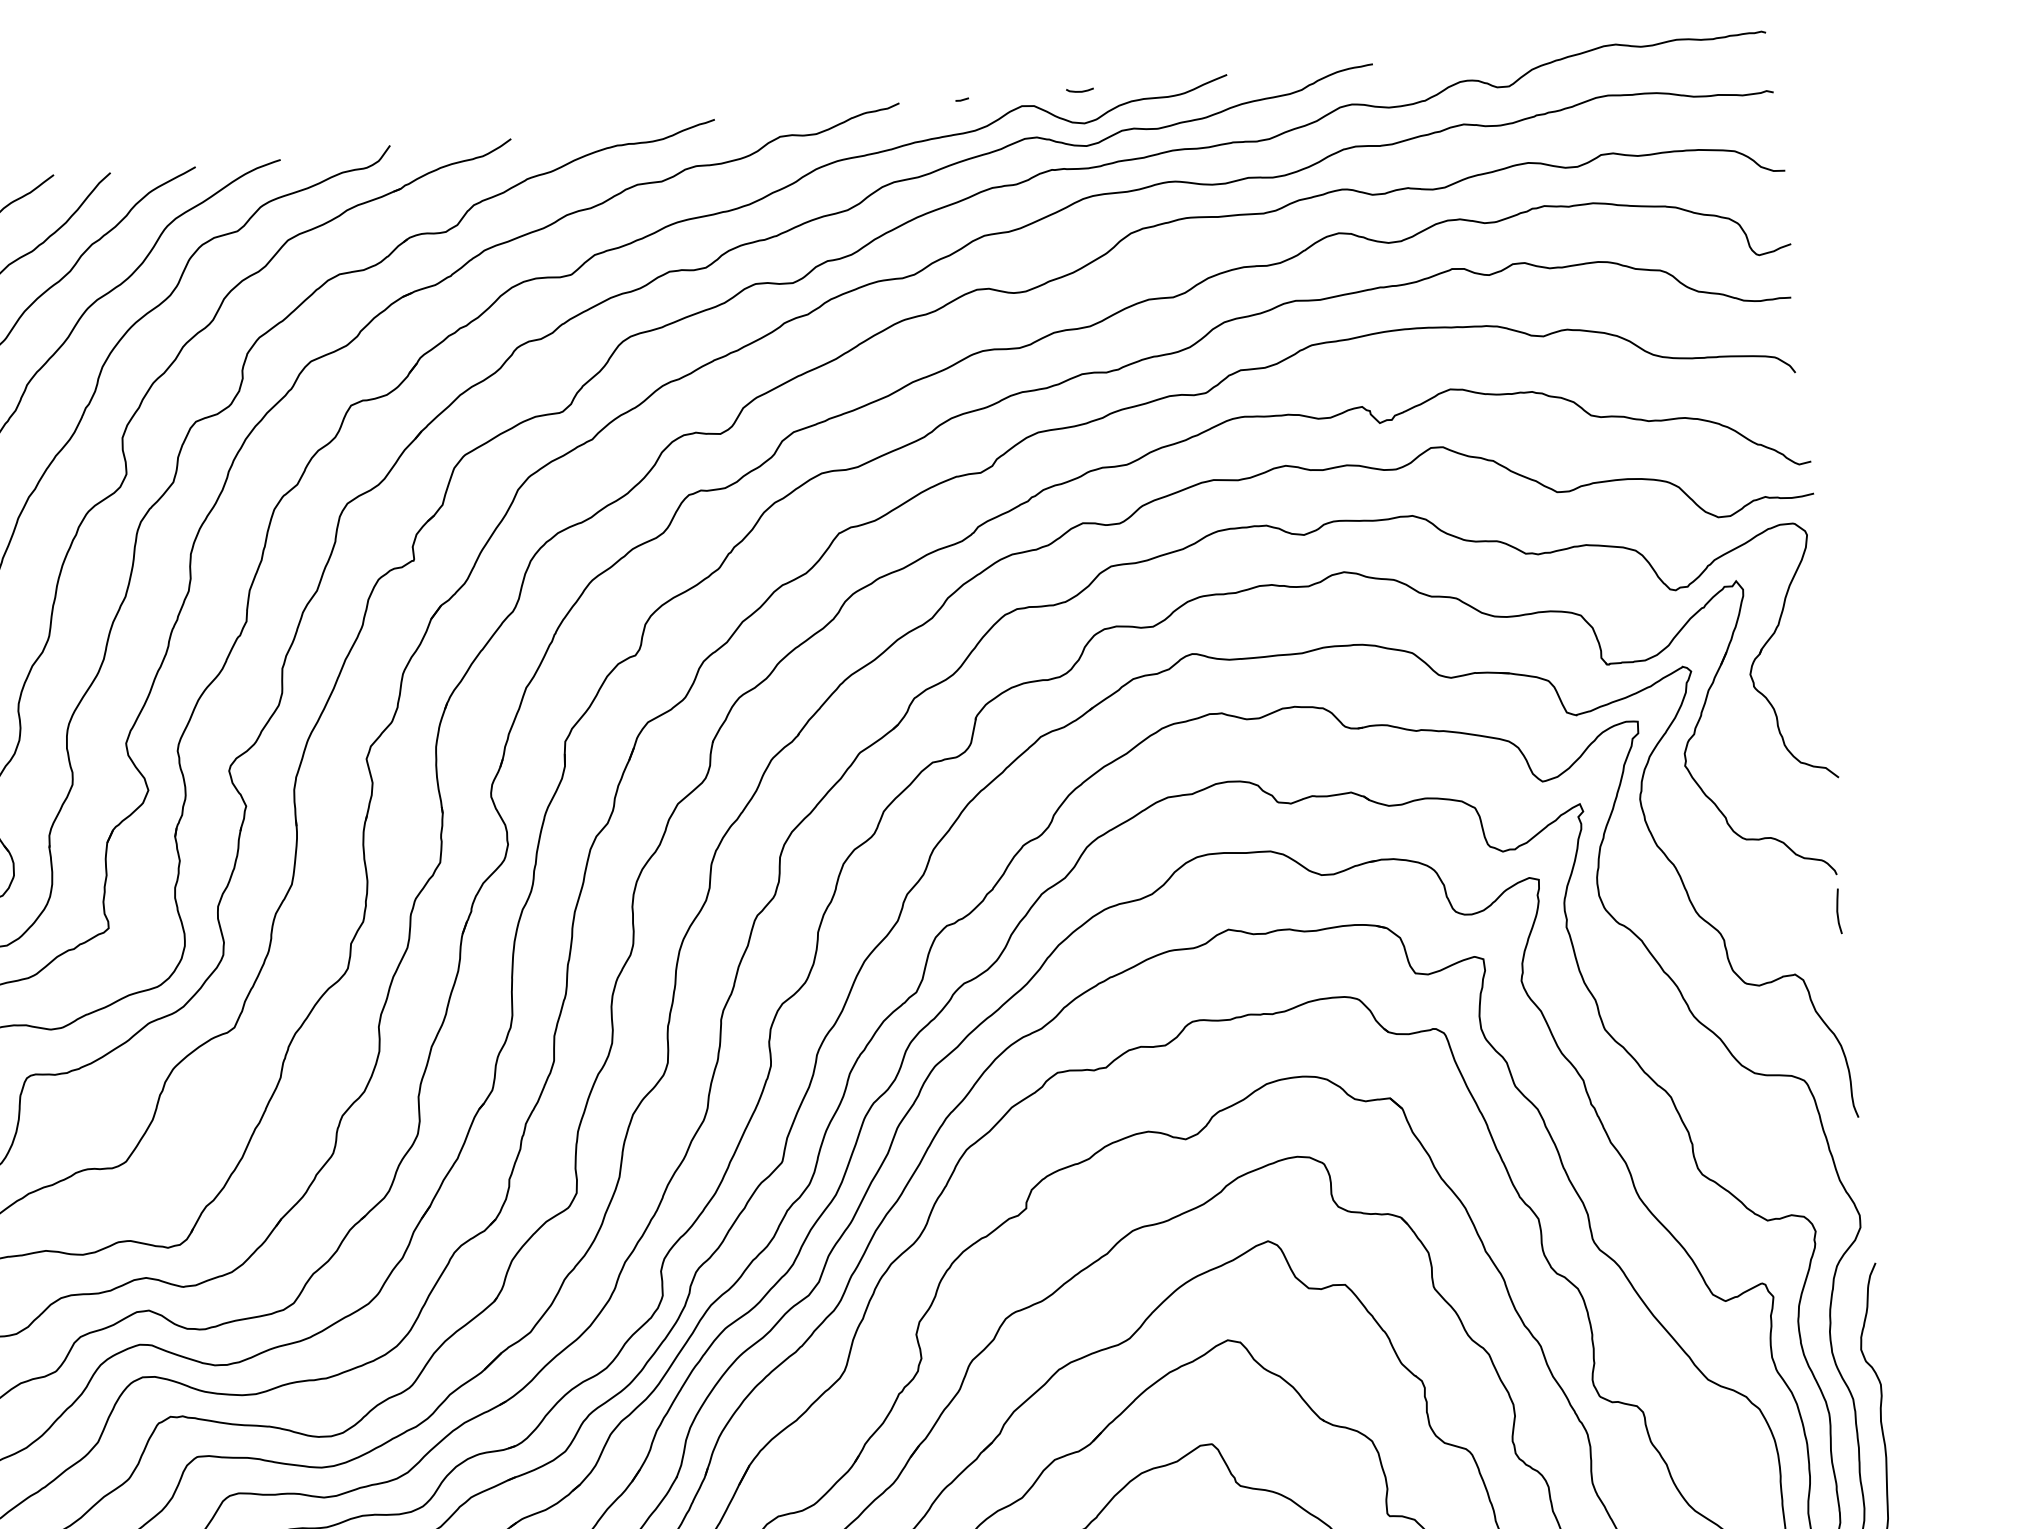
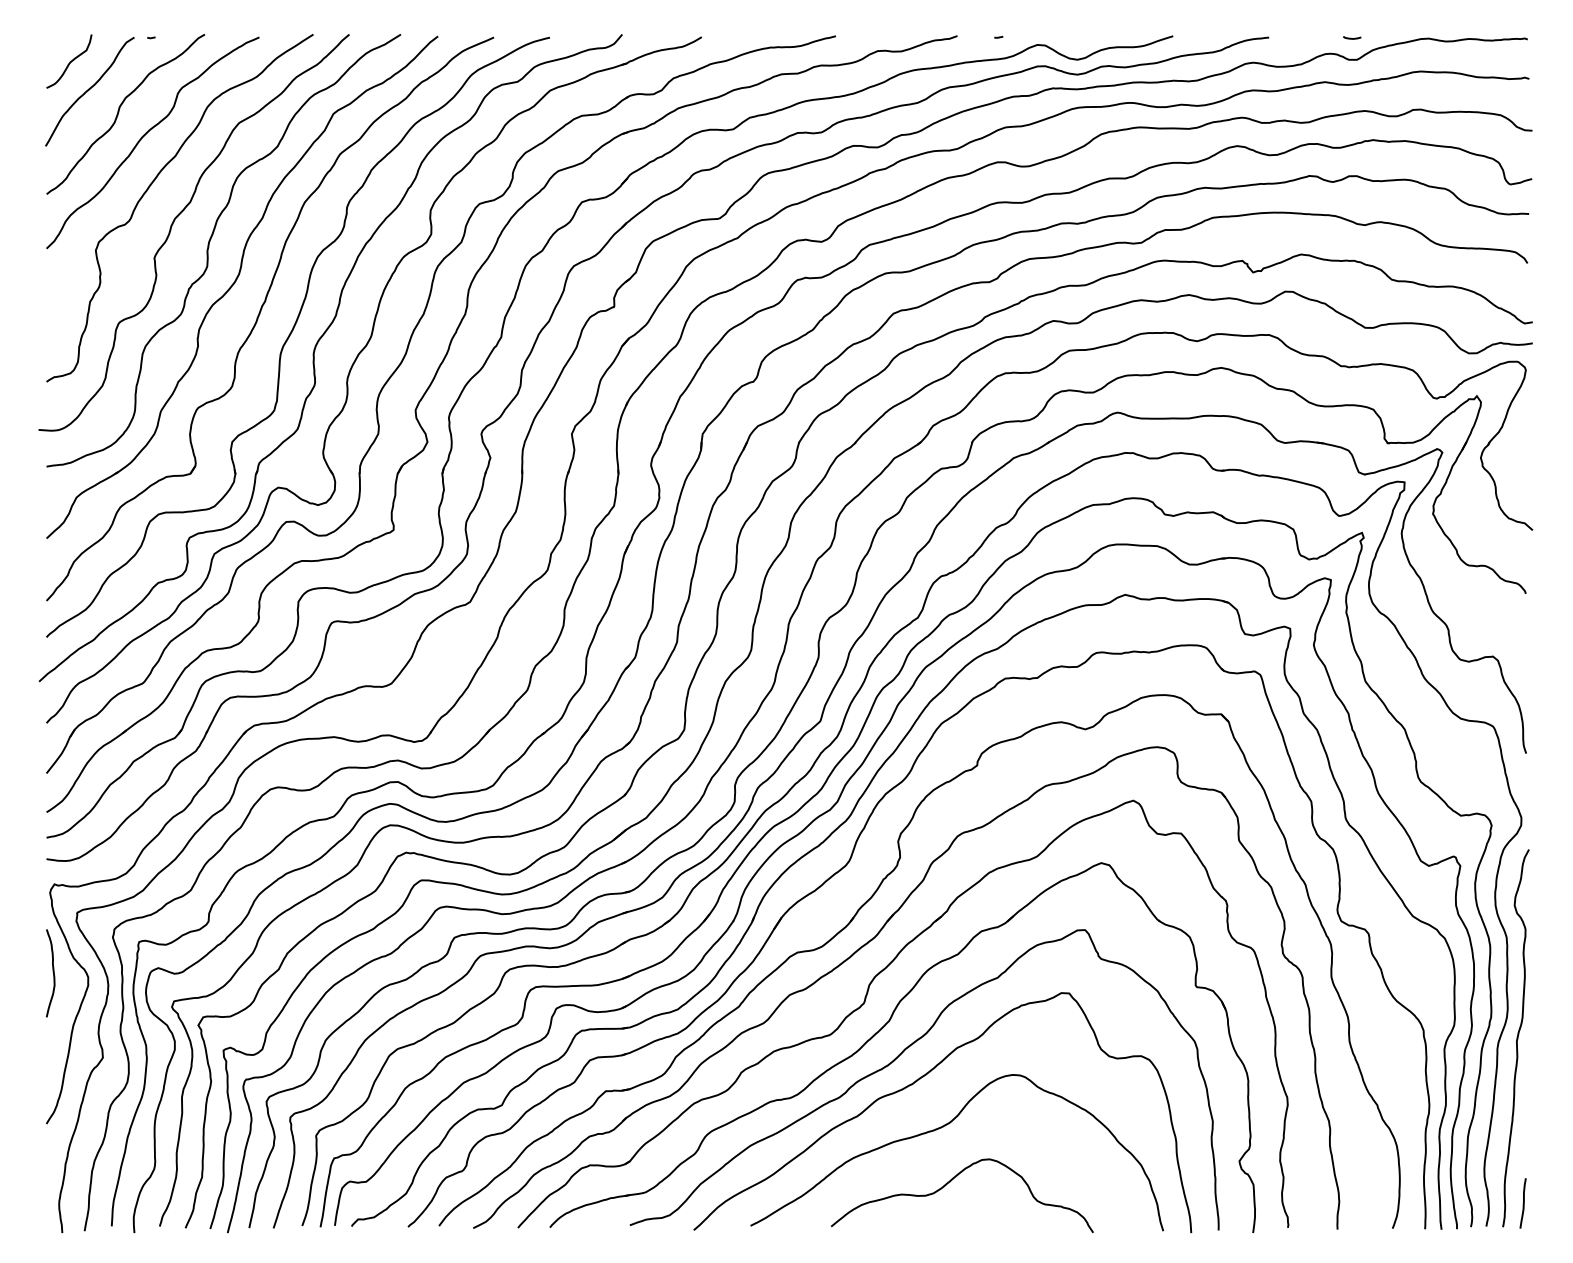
line: (1078, 89) -> (1351, 37), moved
line: (1837, 911) -> (1524, 617), removed

